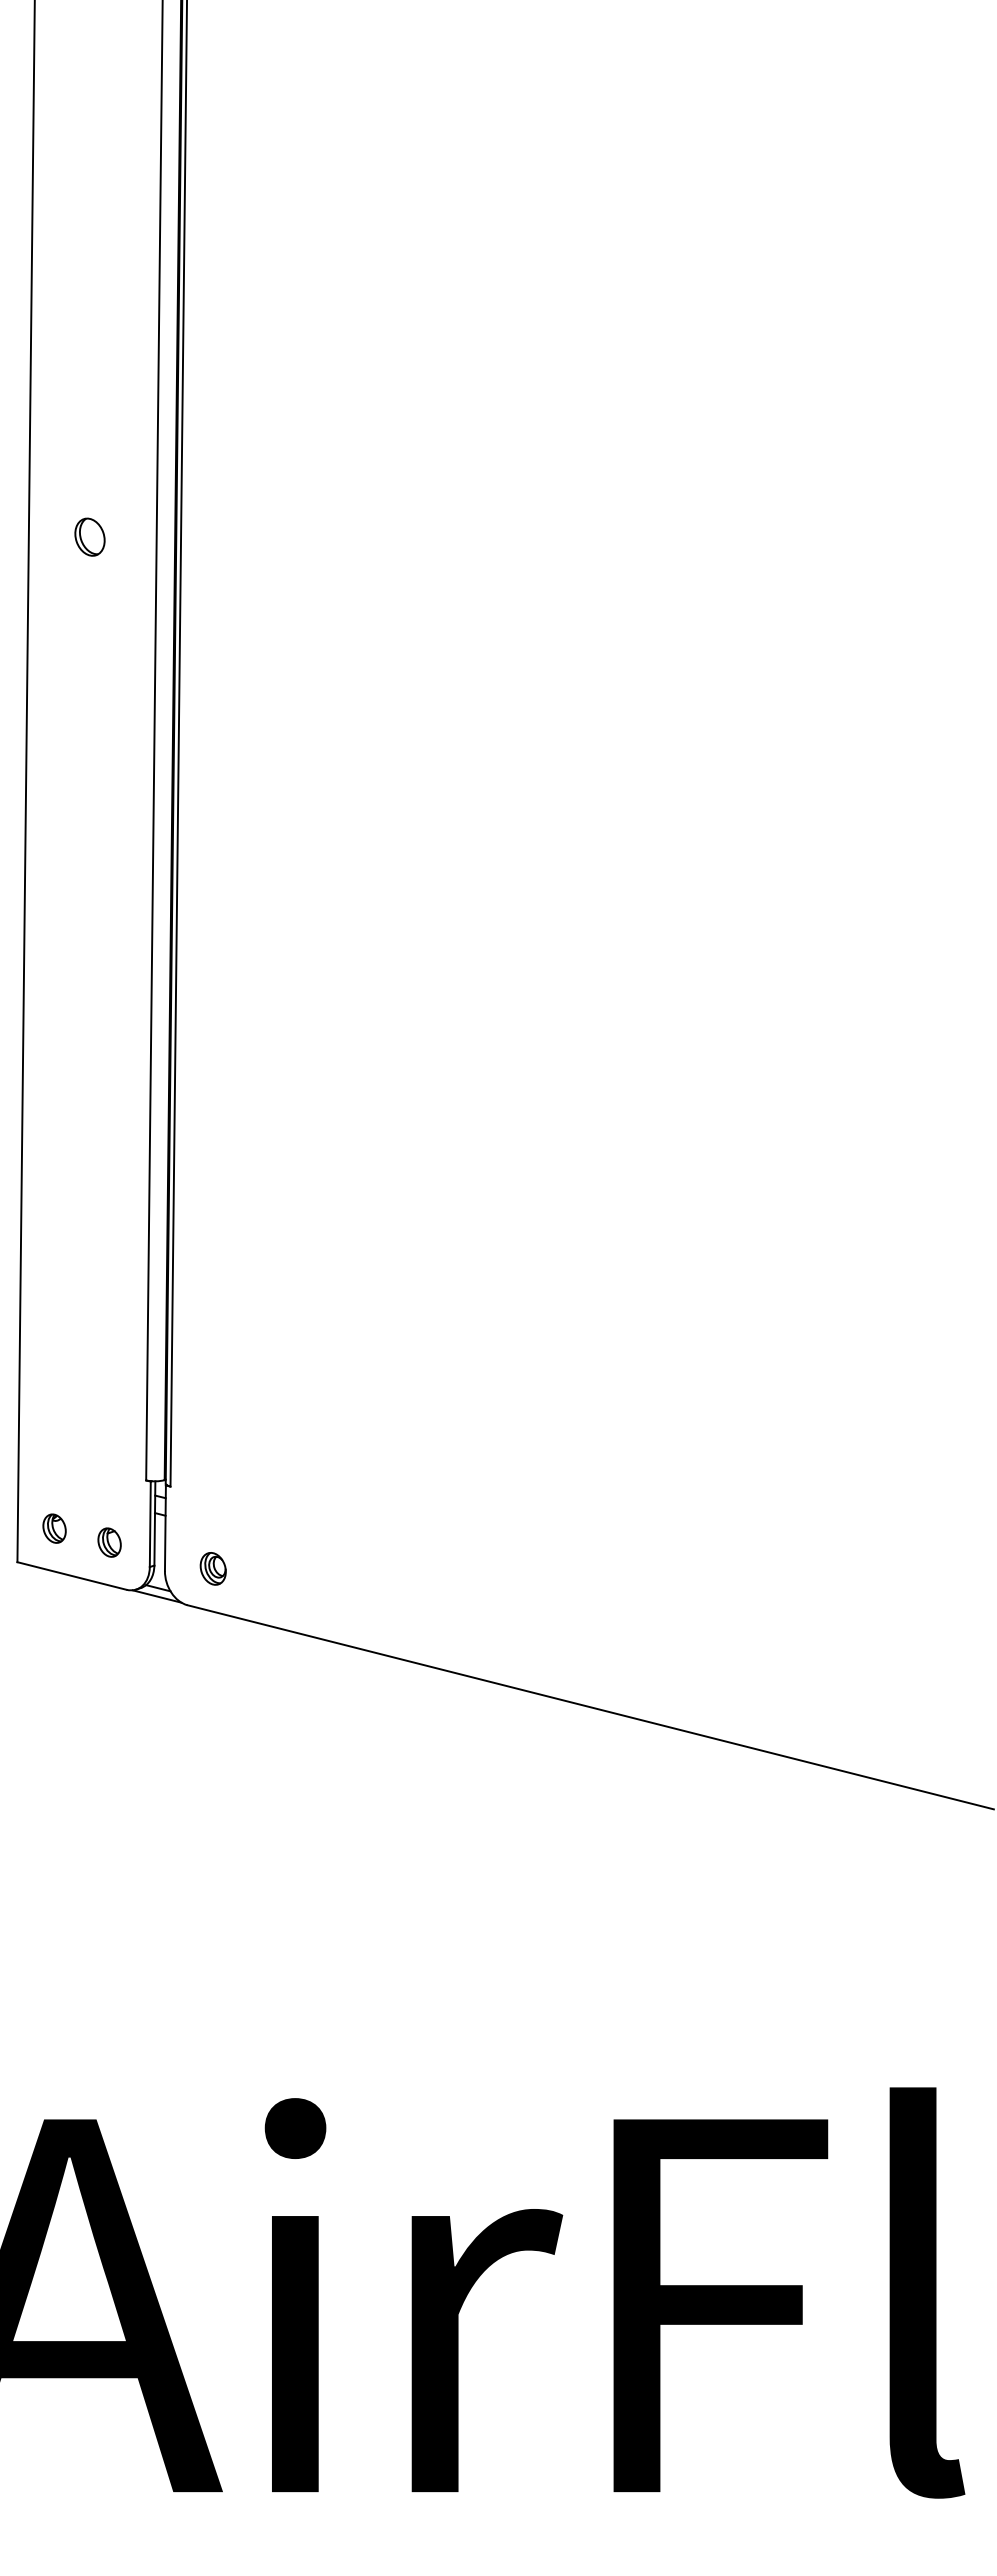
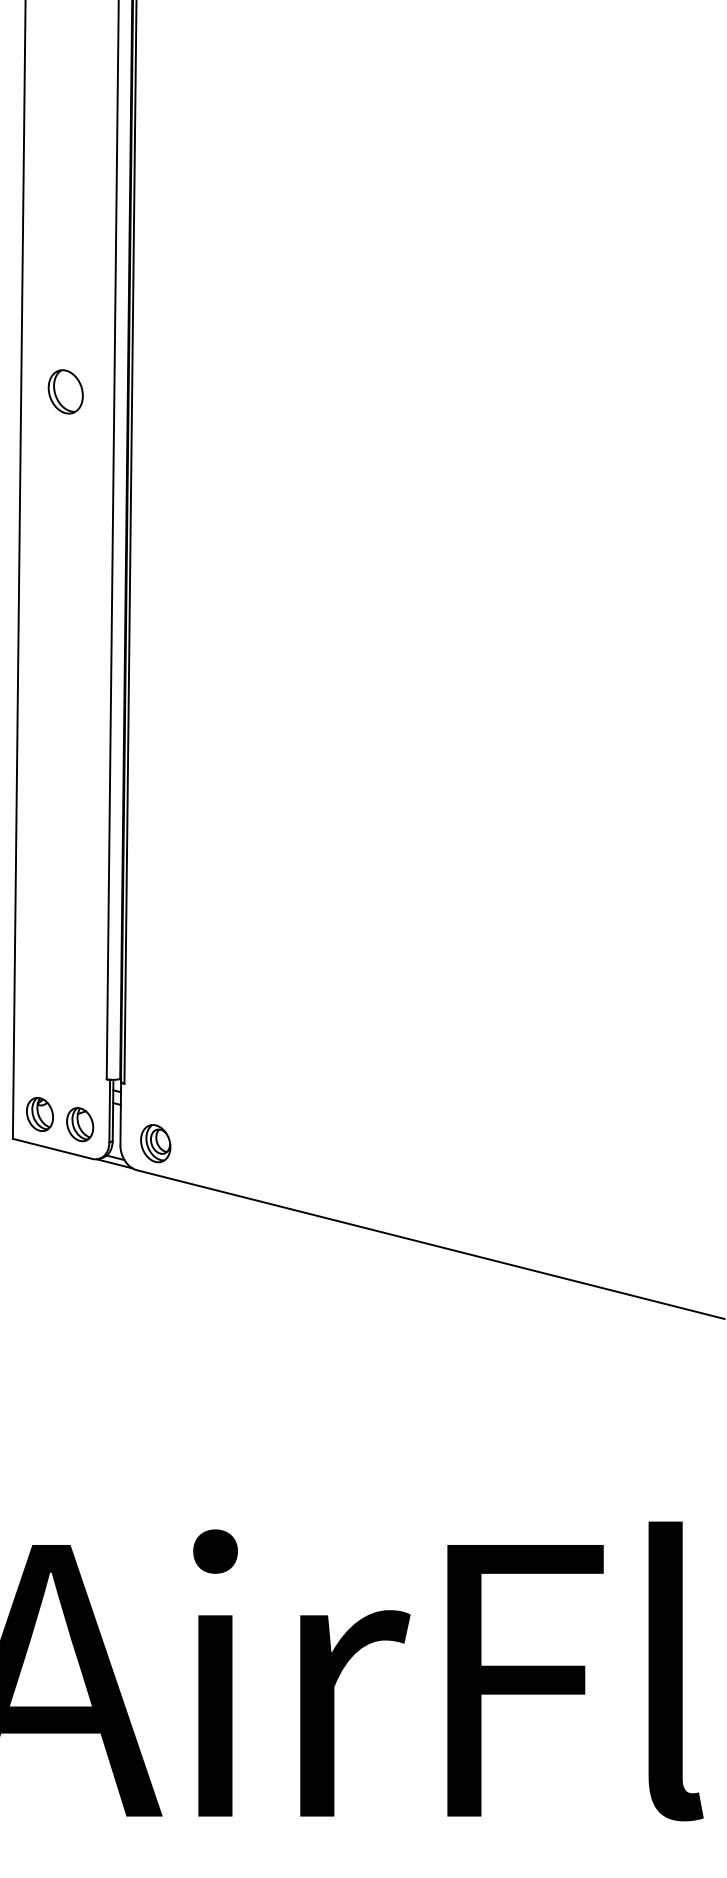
part: (89, 536) -> (65, 391), size x1.6
part: (54, 1528) -> (39, 1114), size x1.6
part: (109, 1542) -> (79, 1124), size x1.6
part: (212, 1568) -> (155, 1143), size x1.6

